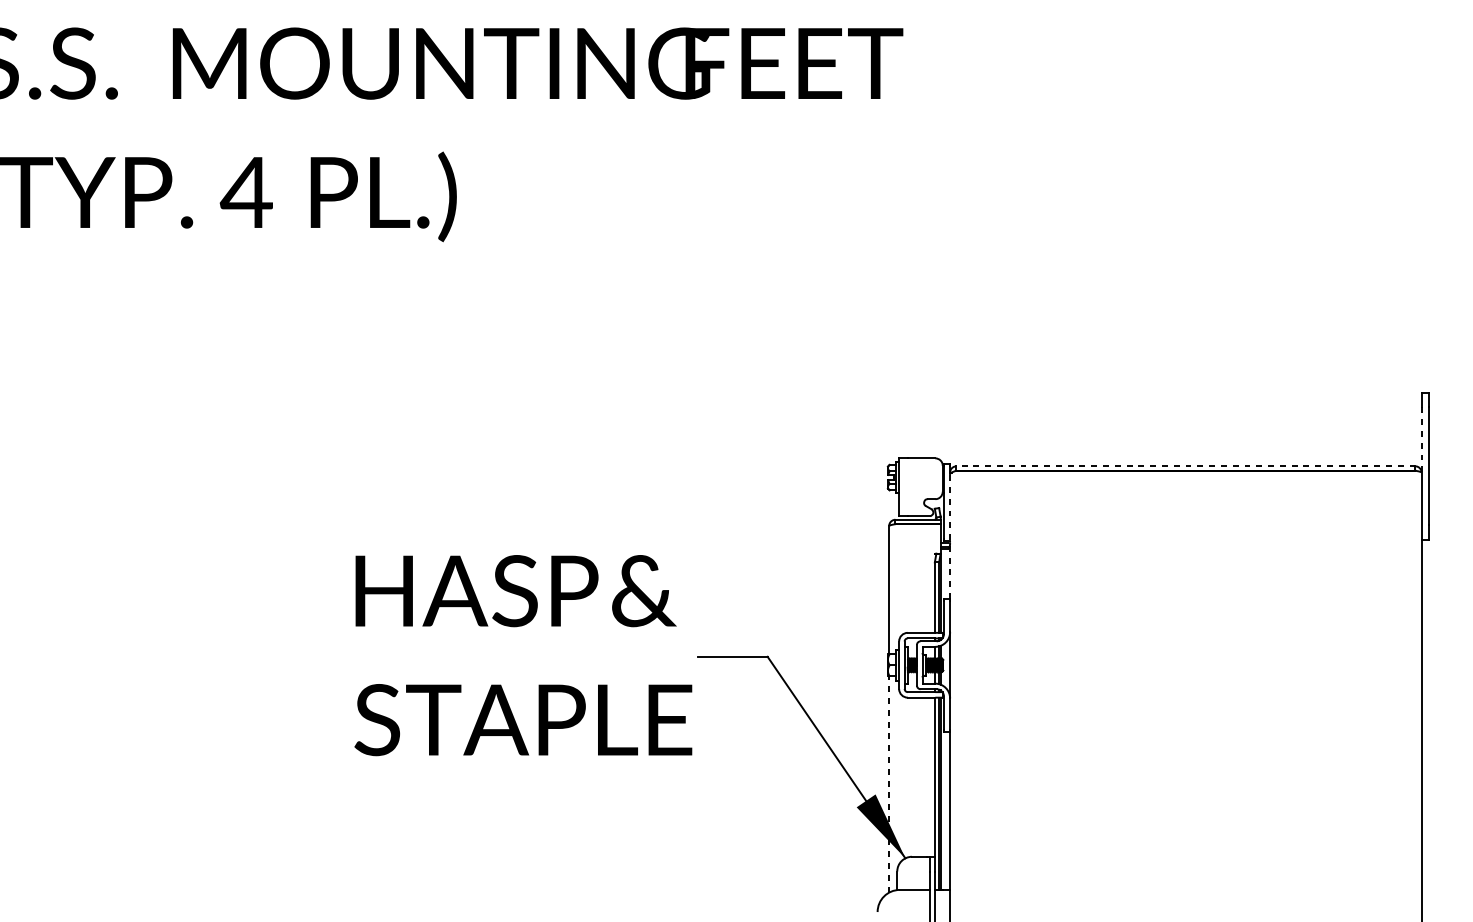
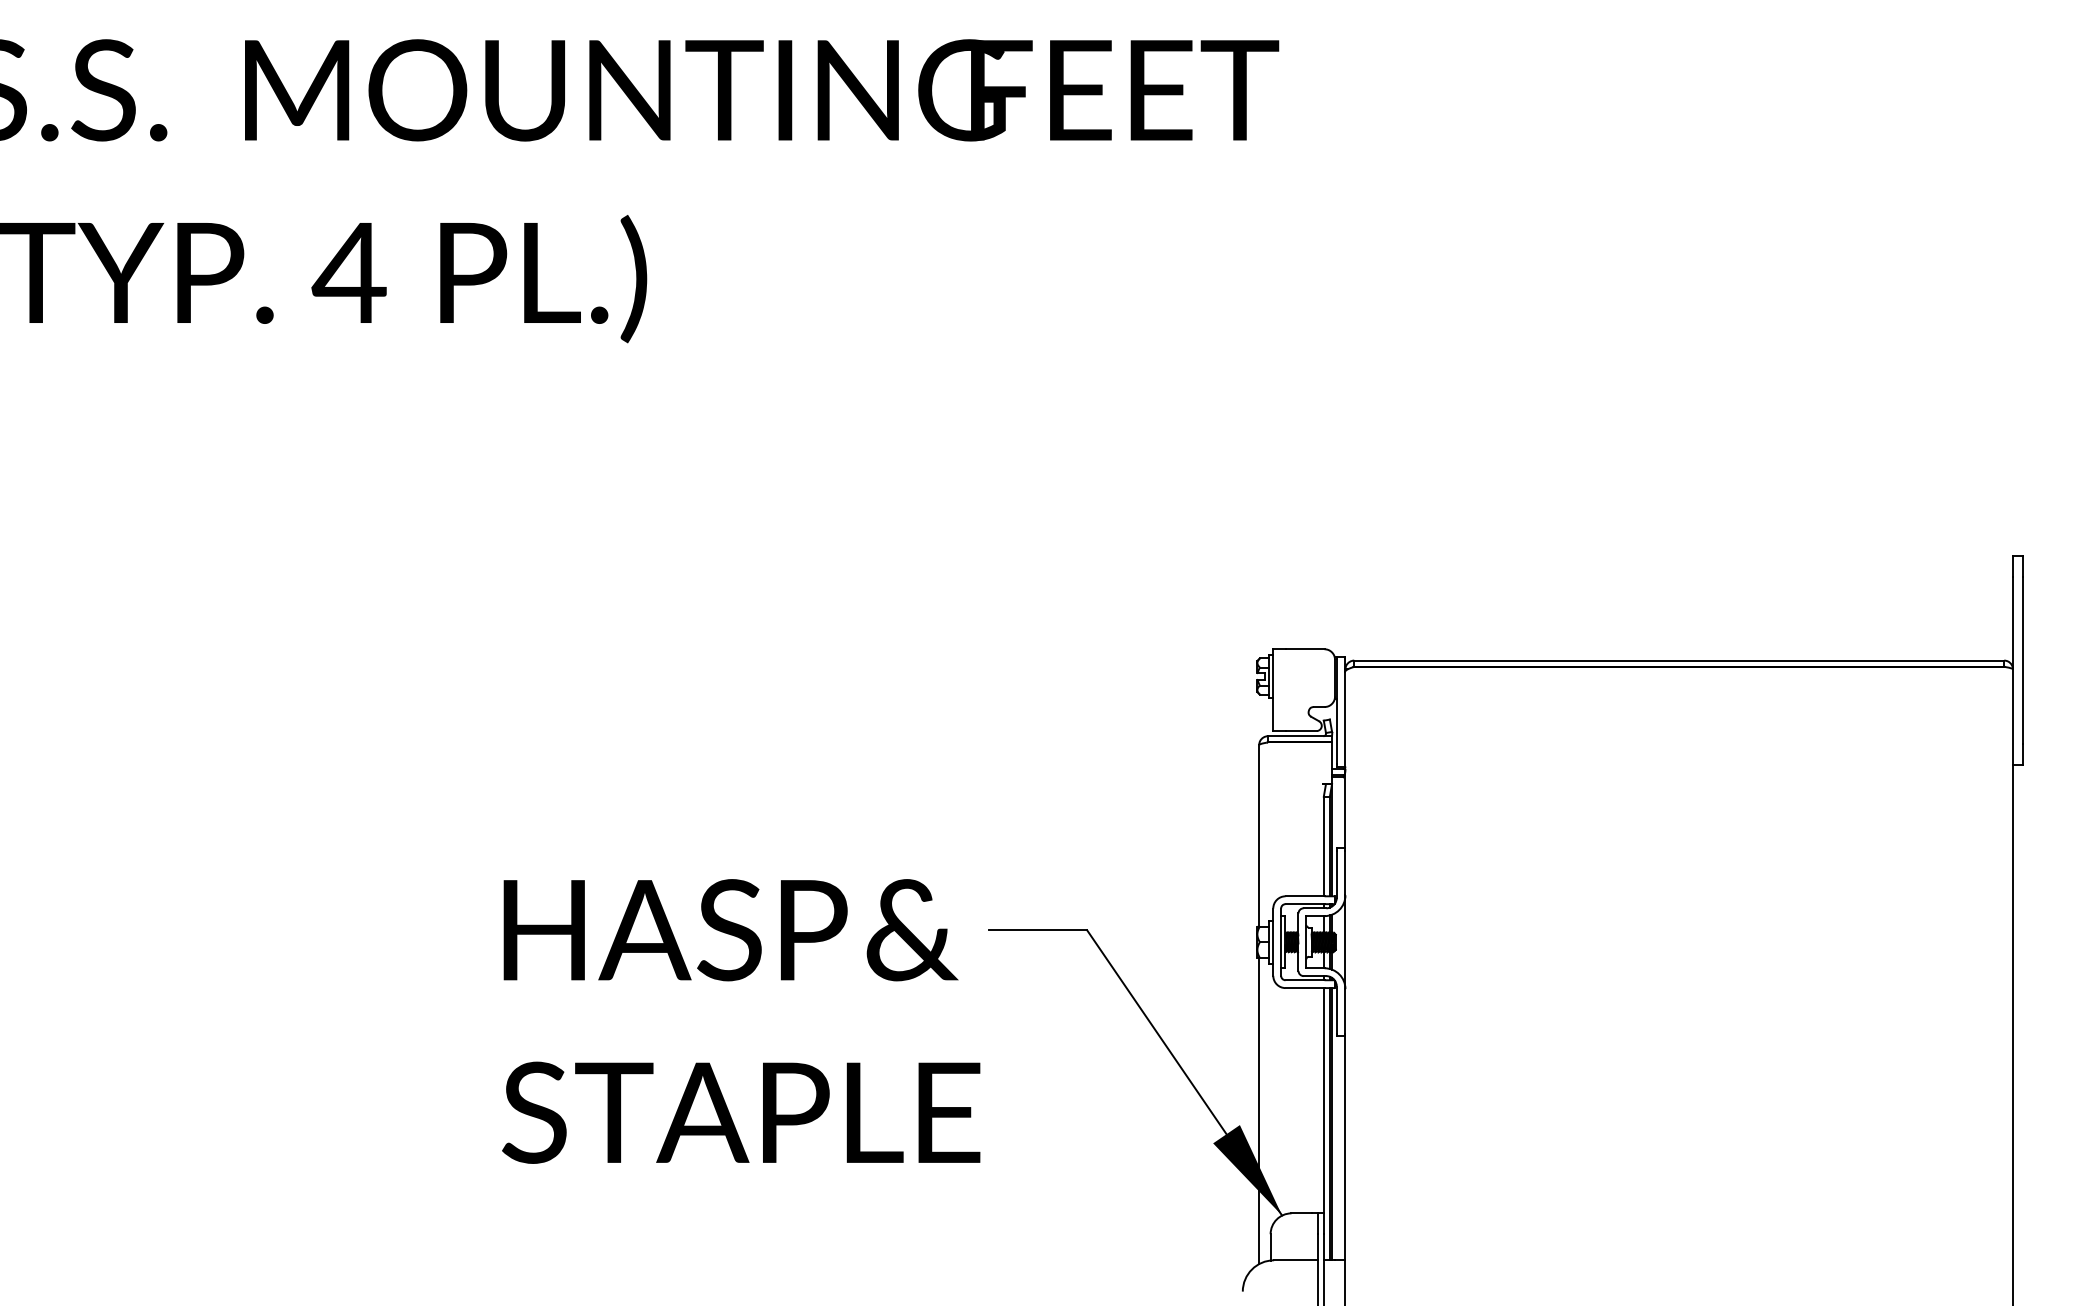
line: (1421, 440) -> (2012, 623), dashed -> solid
line: (1186, 466) -> (1679, 660), dashed -> solid
line: (950, 536) -> (1345, 759), dashed -> solid
text: (523, 655) -> (741, 1021), moved
line: (889, 784) -> (1259, 1110), dashed -> solid

